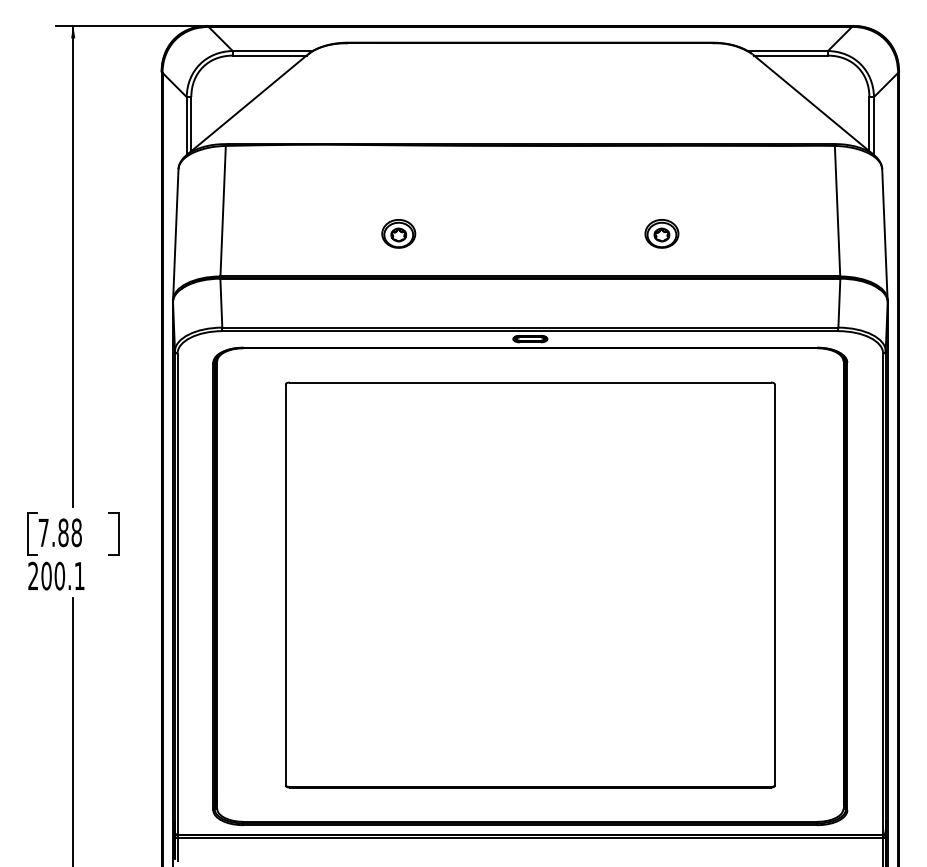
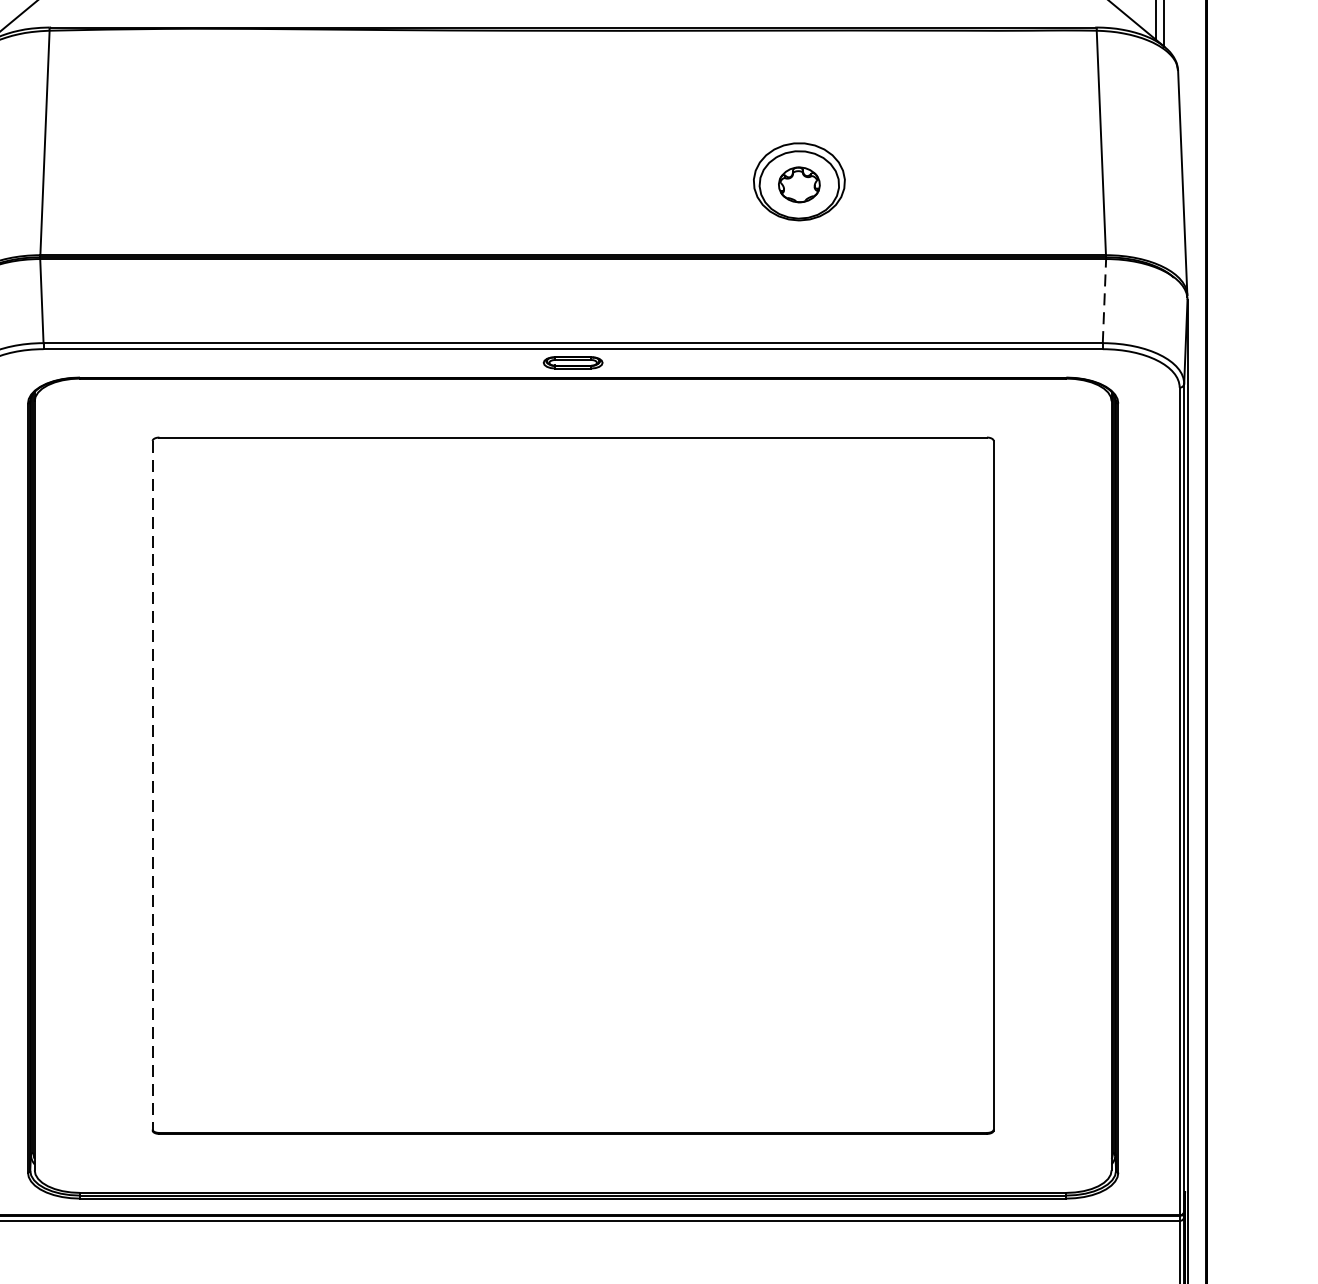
part: (398, 233) -> (346, 181), removed
part: (661, 233) -> (798, 181), size x1.6
line: (839, 302) -> (1104, 299), solid -> dashed
line: (285, 585) -> (152, 786), solid -> dashed

